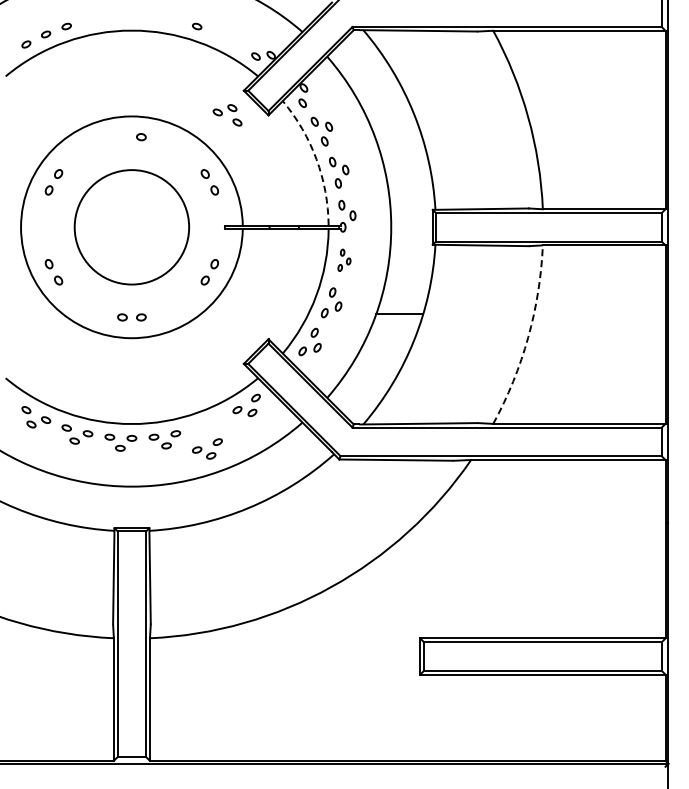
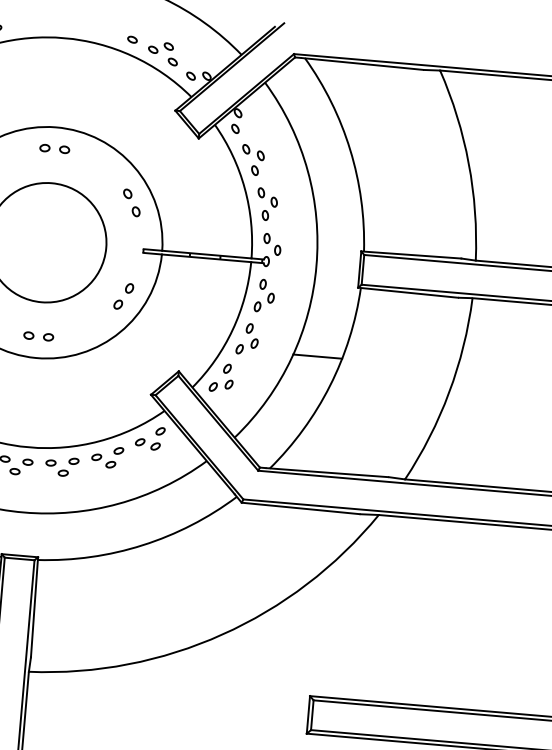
part: (227, 115) -> (163, 53), moved
part: (122, 137) -> (44, 148), added
arc: (316, 159) -> (244, 188), dashed -> solid
part: (344, 260) -> (264, 296), size x1.43
arc: (528, 337) -> (449, 392), dashed -> solid
part: (207, 448) -> (107, 456), moved

